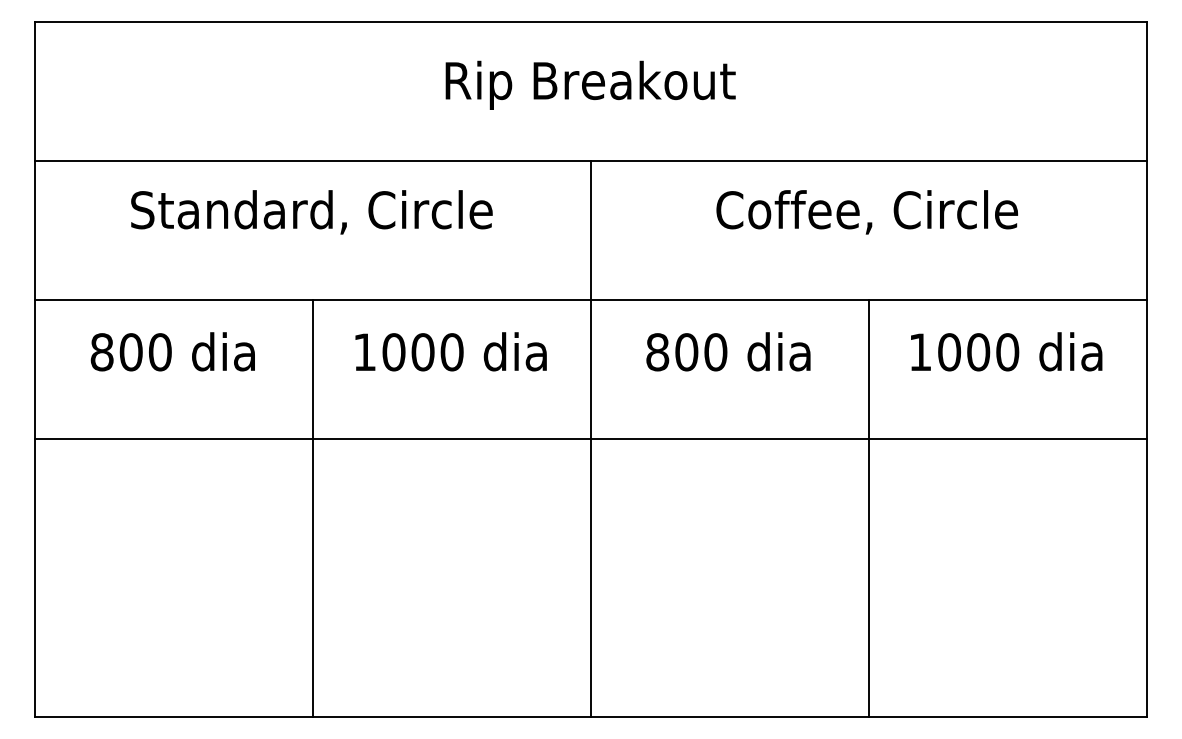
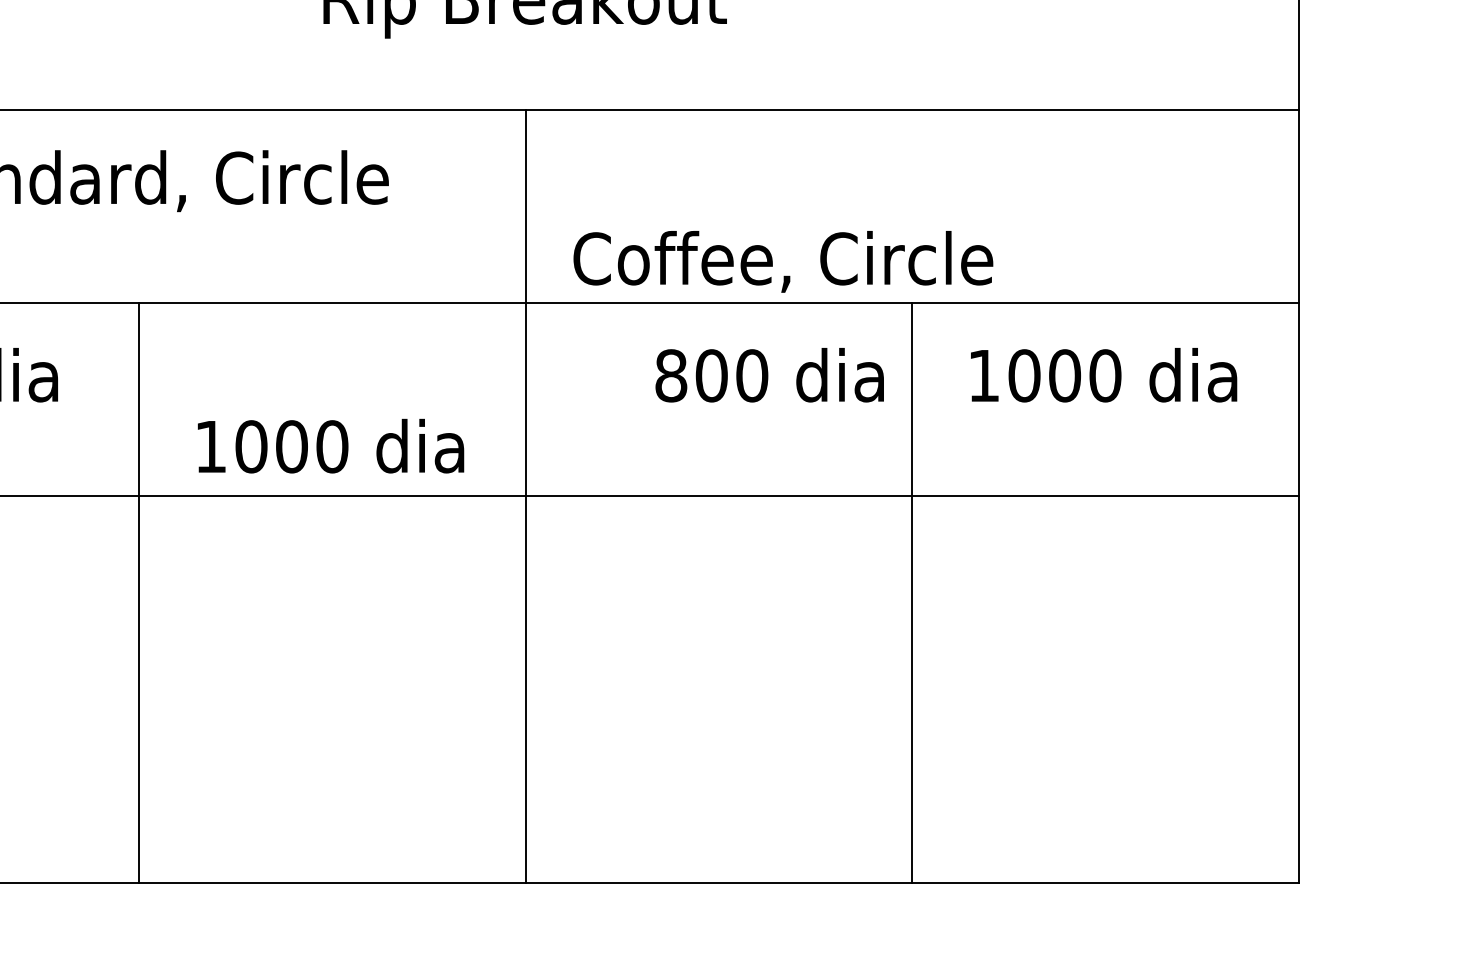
text: (866, 212) -> (782, 262), moved
text: (450, 351) -> (330, 445), moved
text: (728, 351) -> (769, 374), moved

